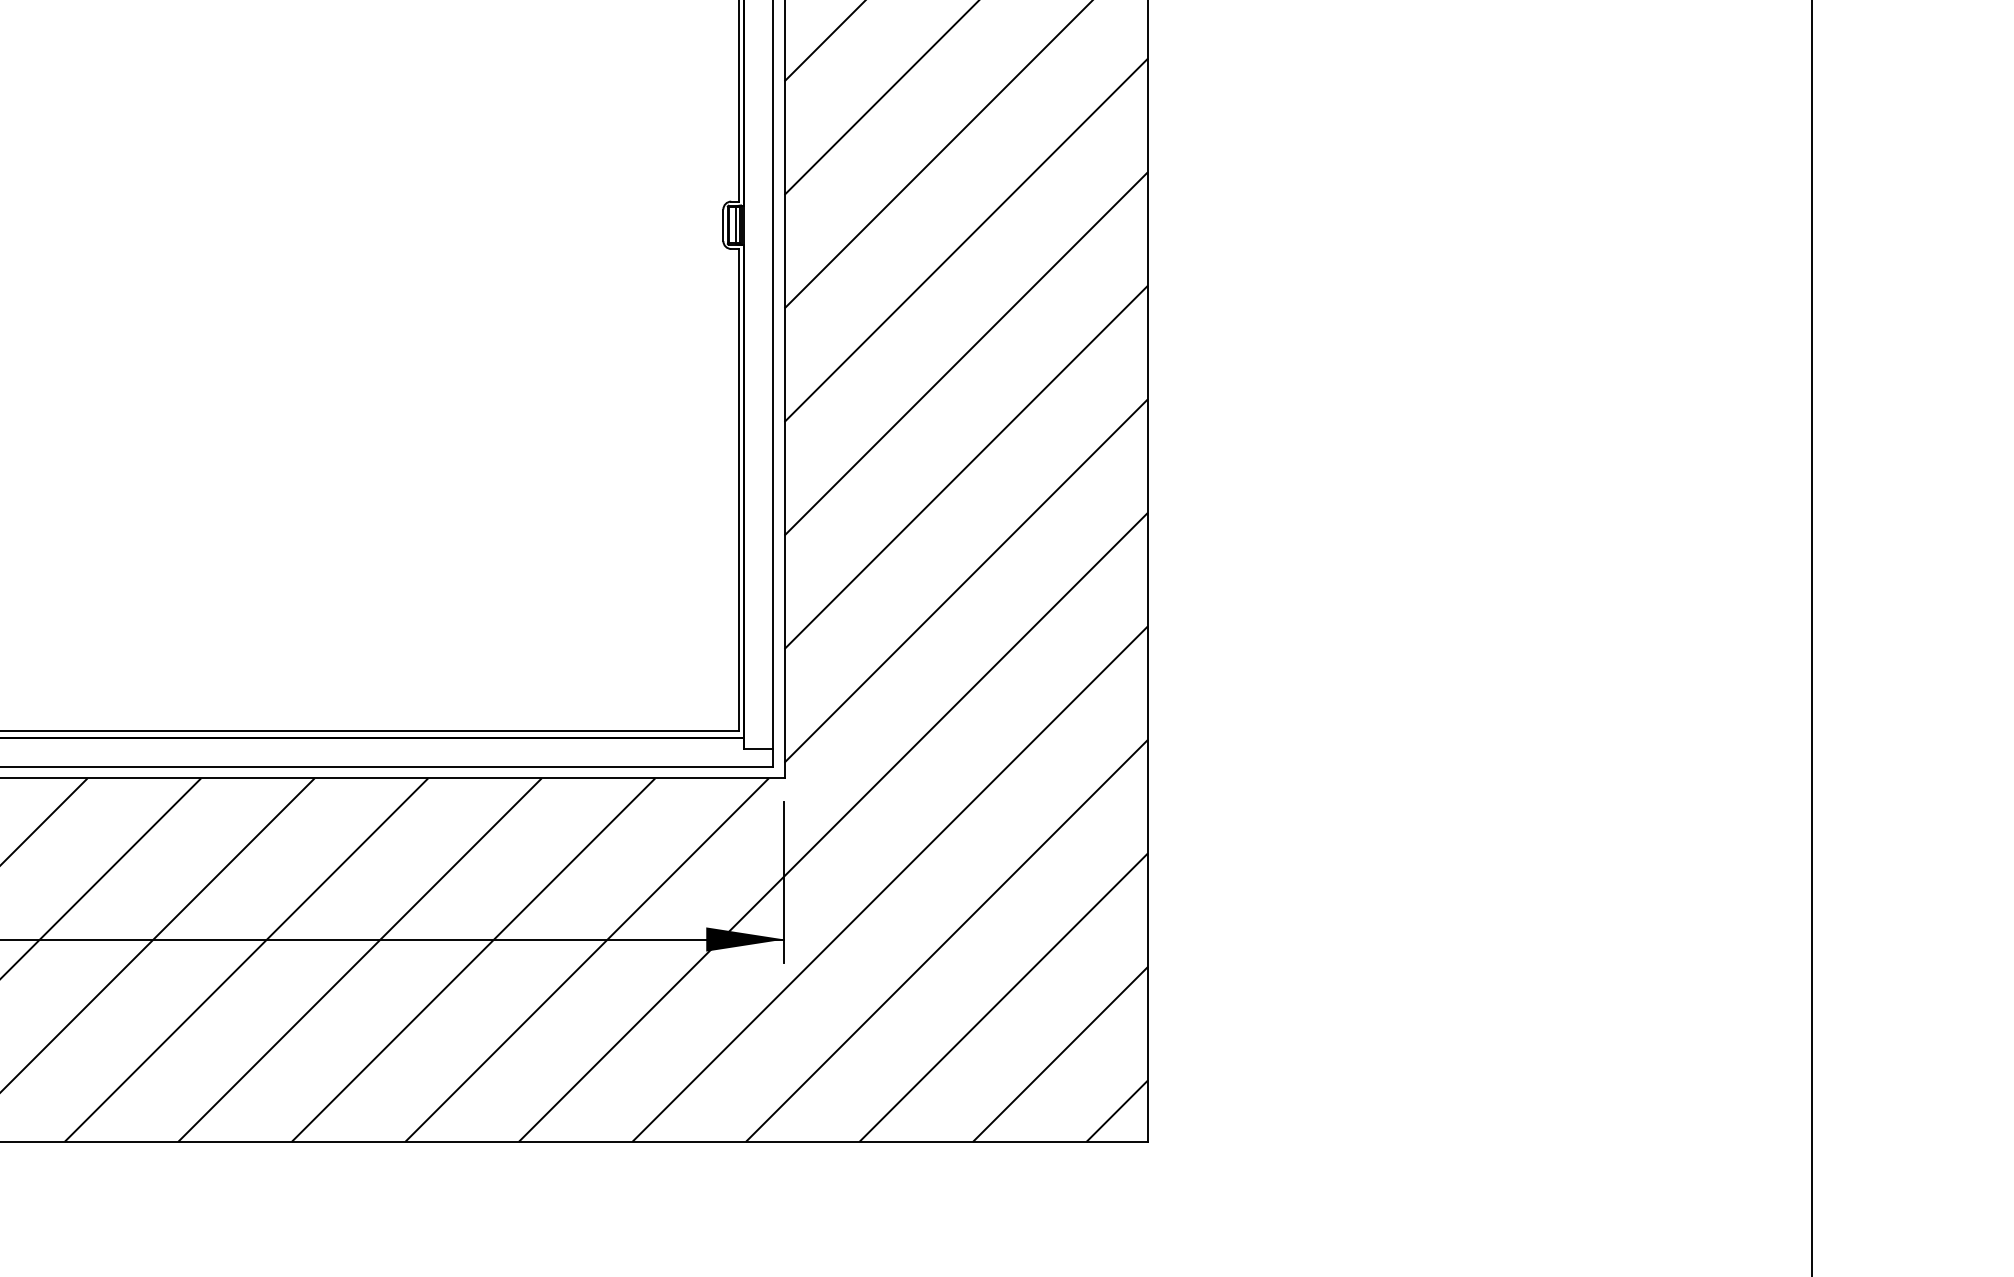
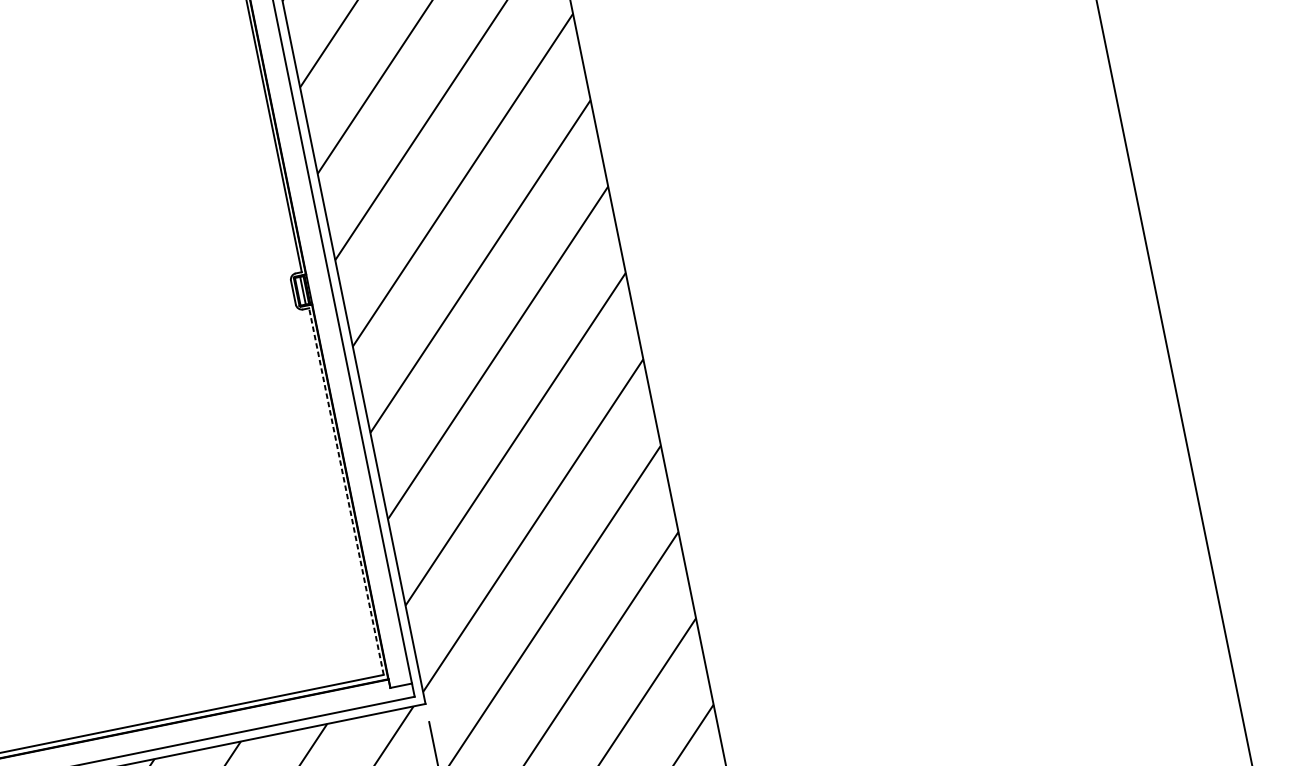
line: (739, 489) -> (346, 491), solid -> dashed

